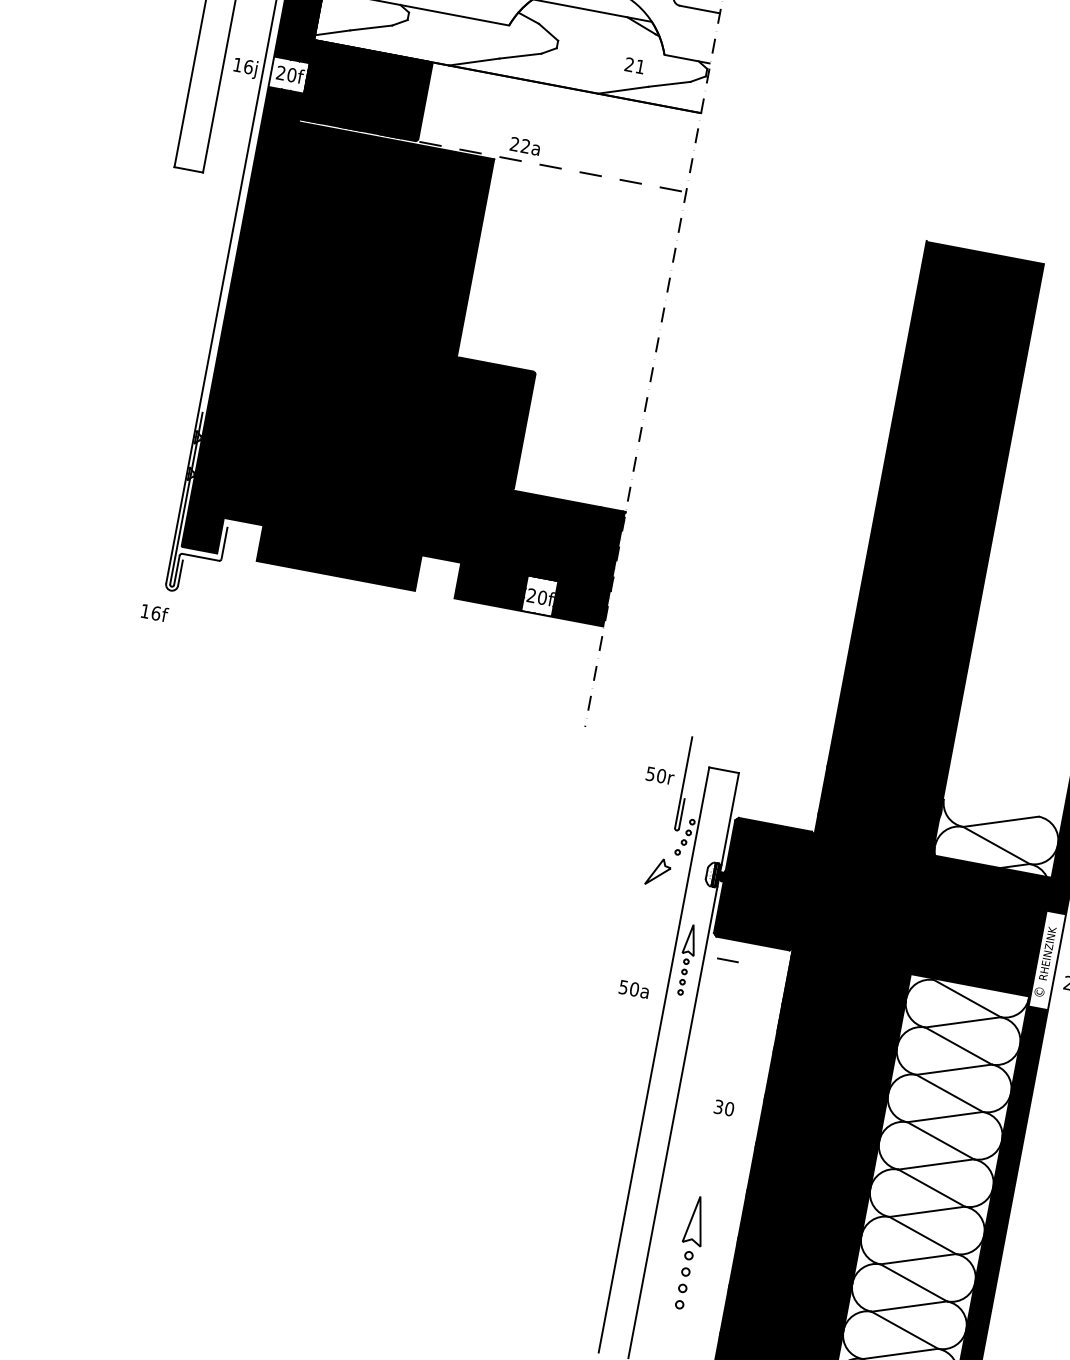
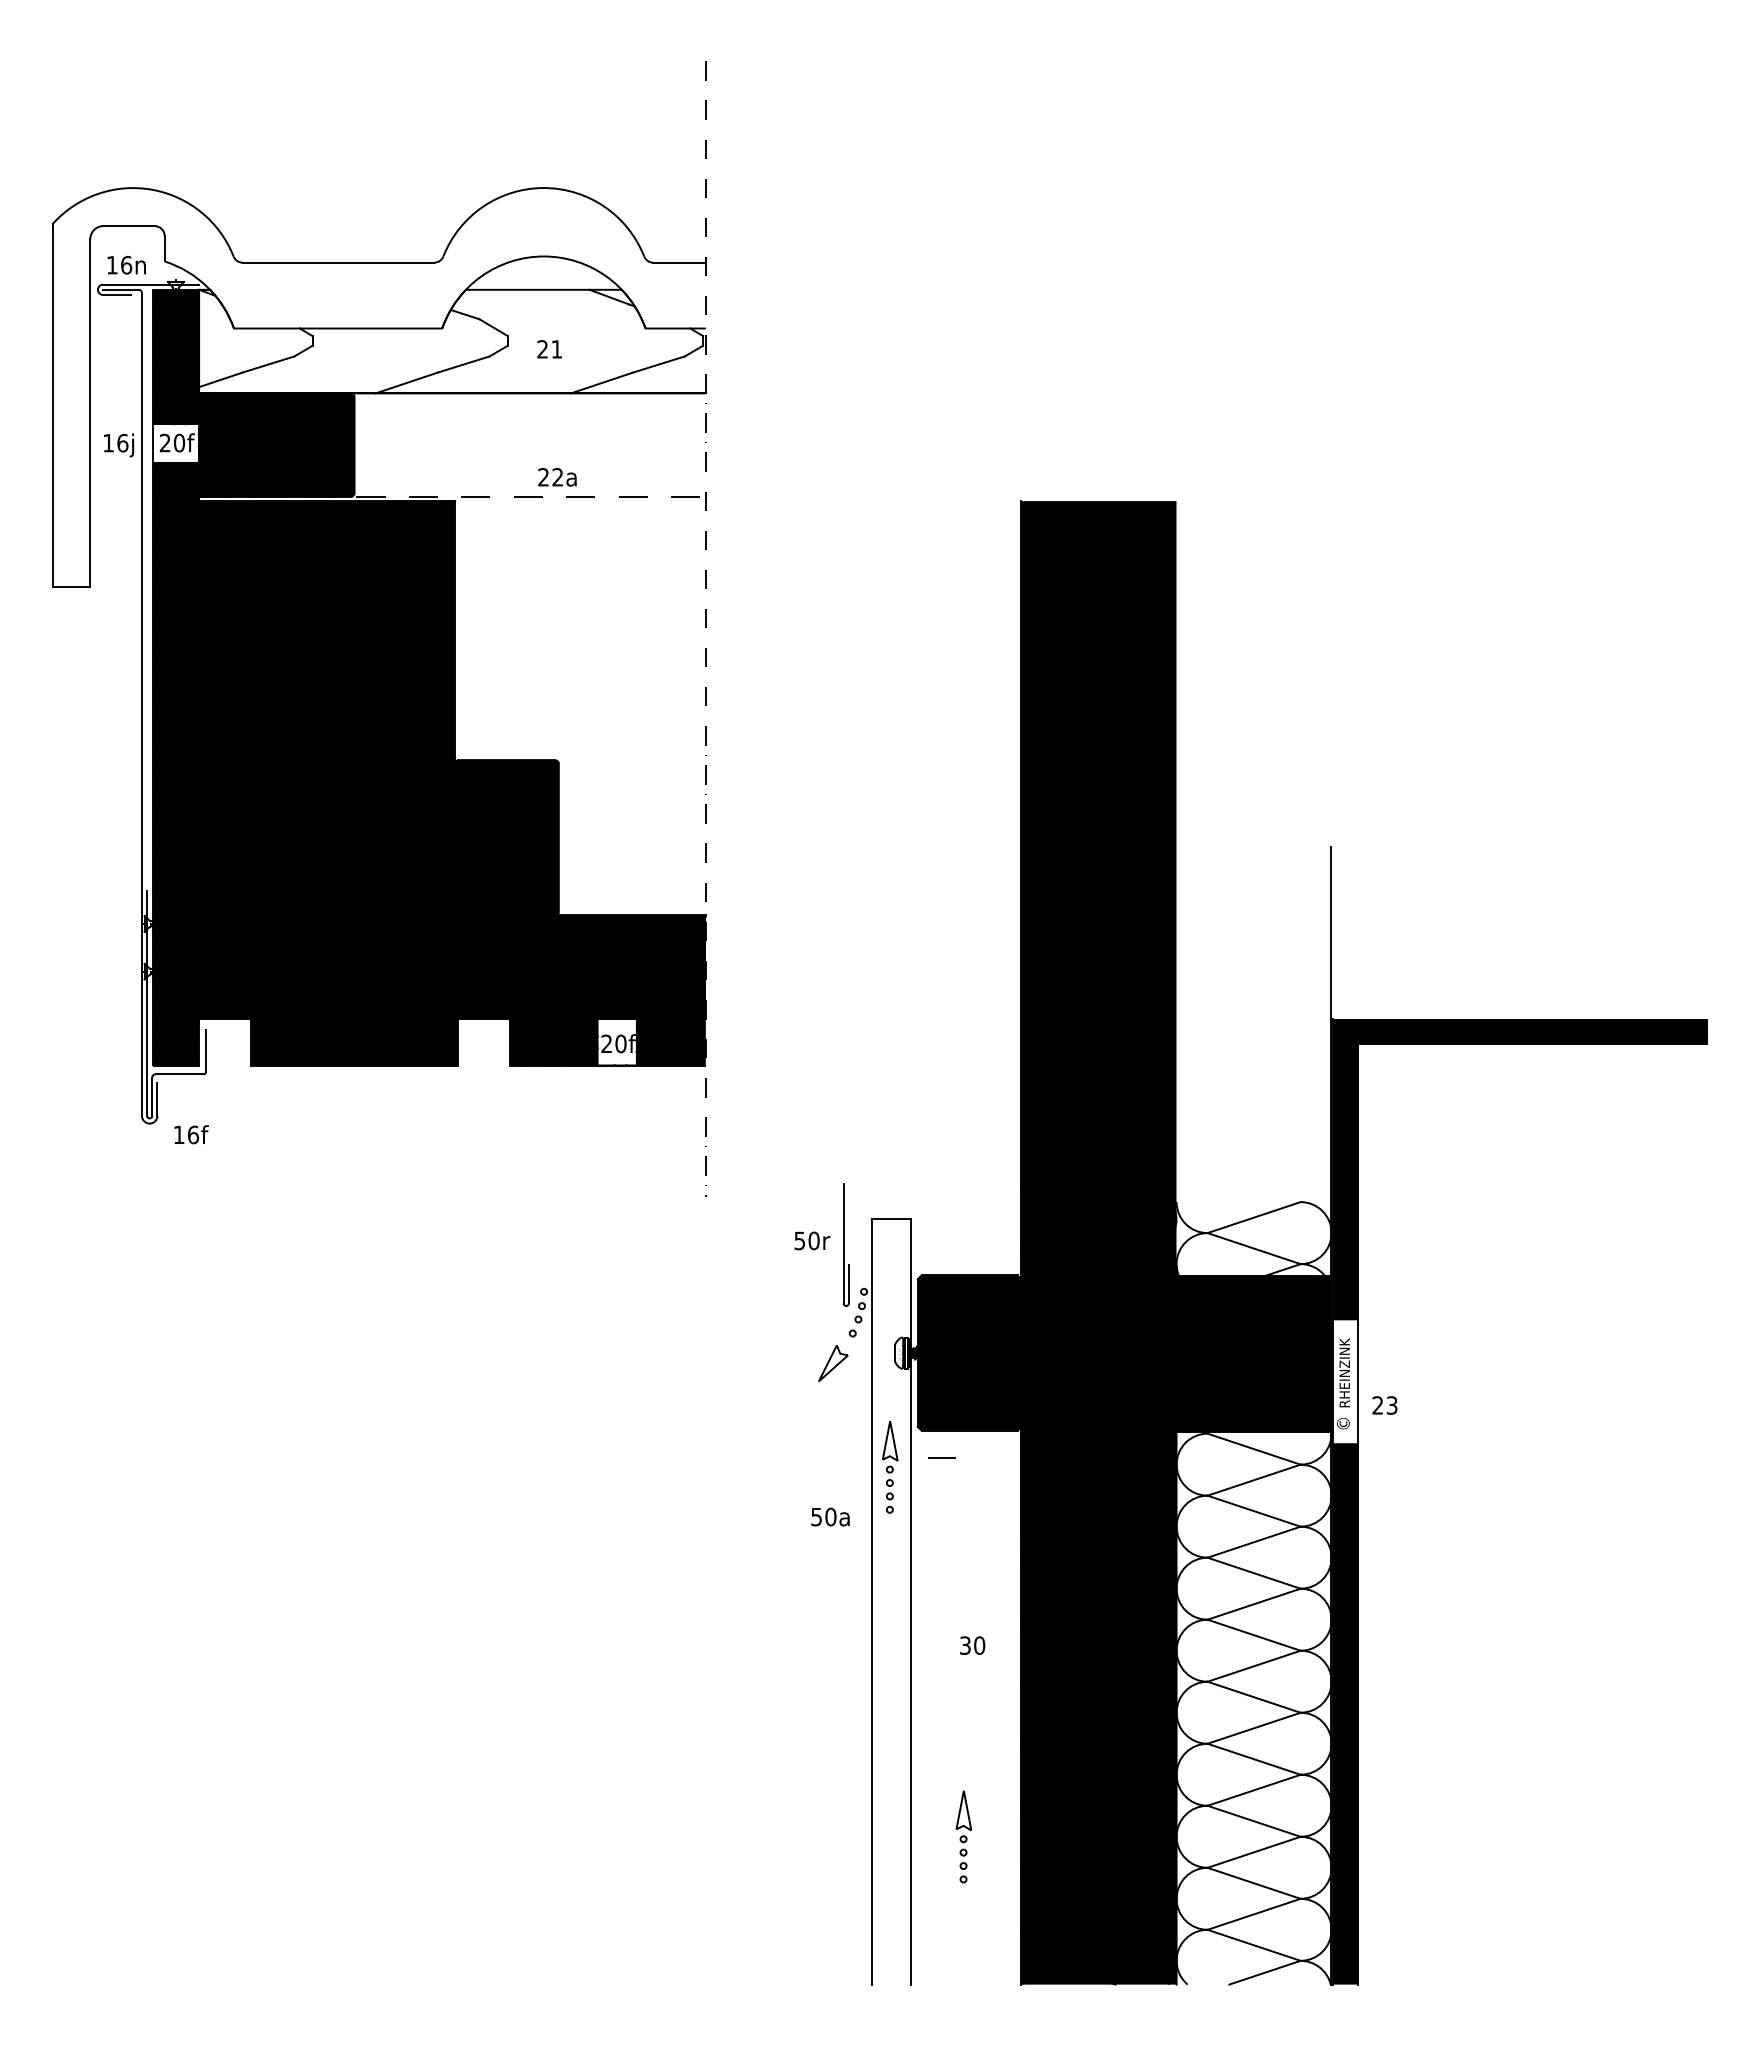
text: (634, 65) -> (549, 349), moved
text: (525, 146) -> (557, 477), moved
text: (154, 612) -> (191, 1134), moved
part: (689, 1252) -> (963, 1836), size x0.62

